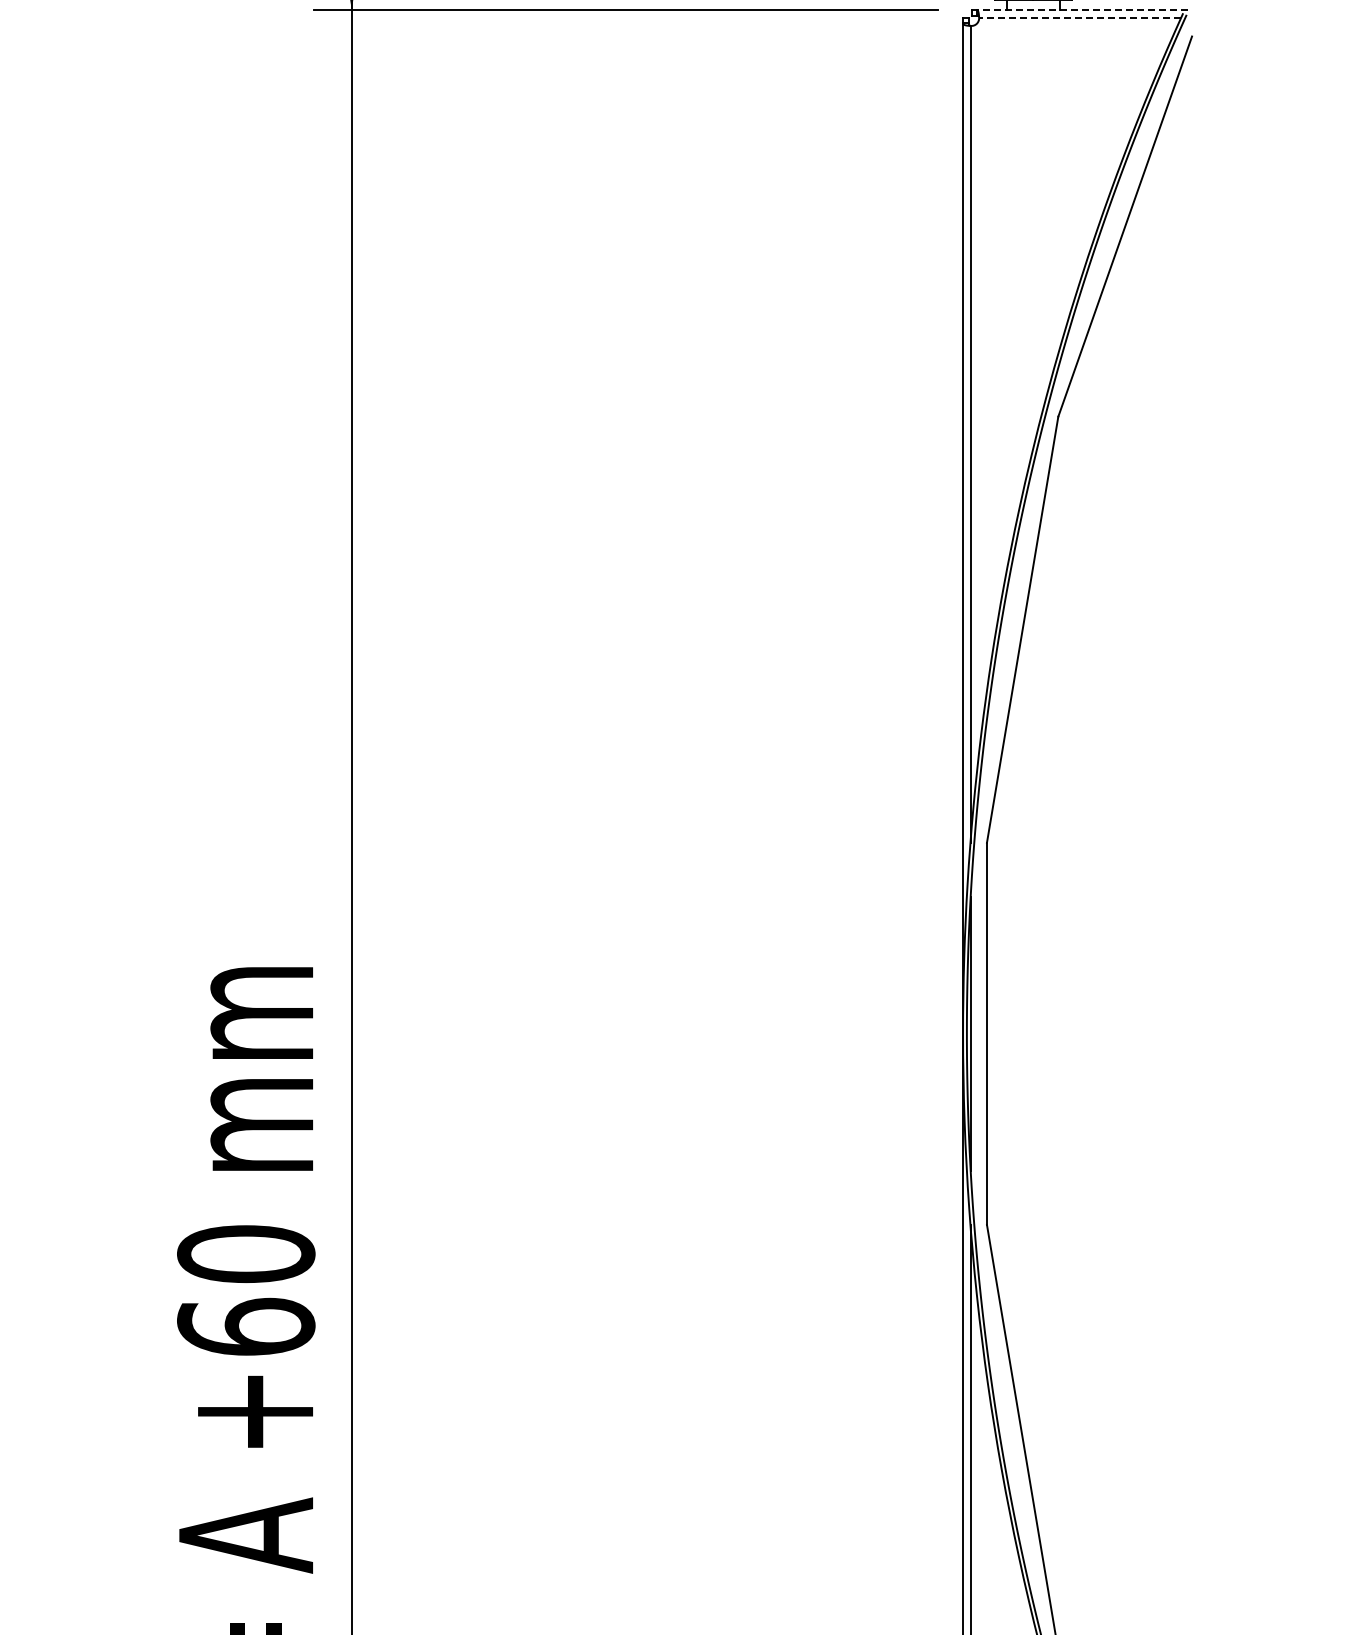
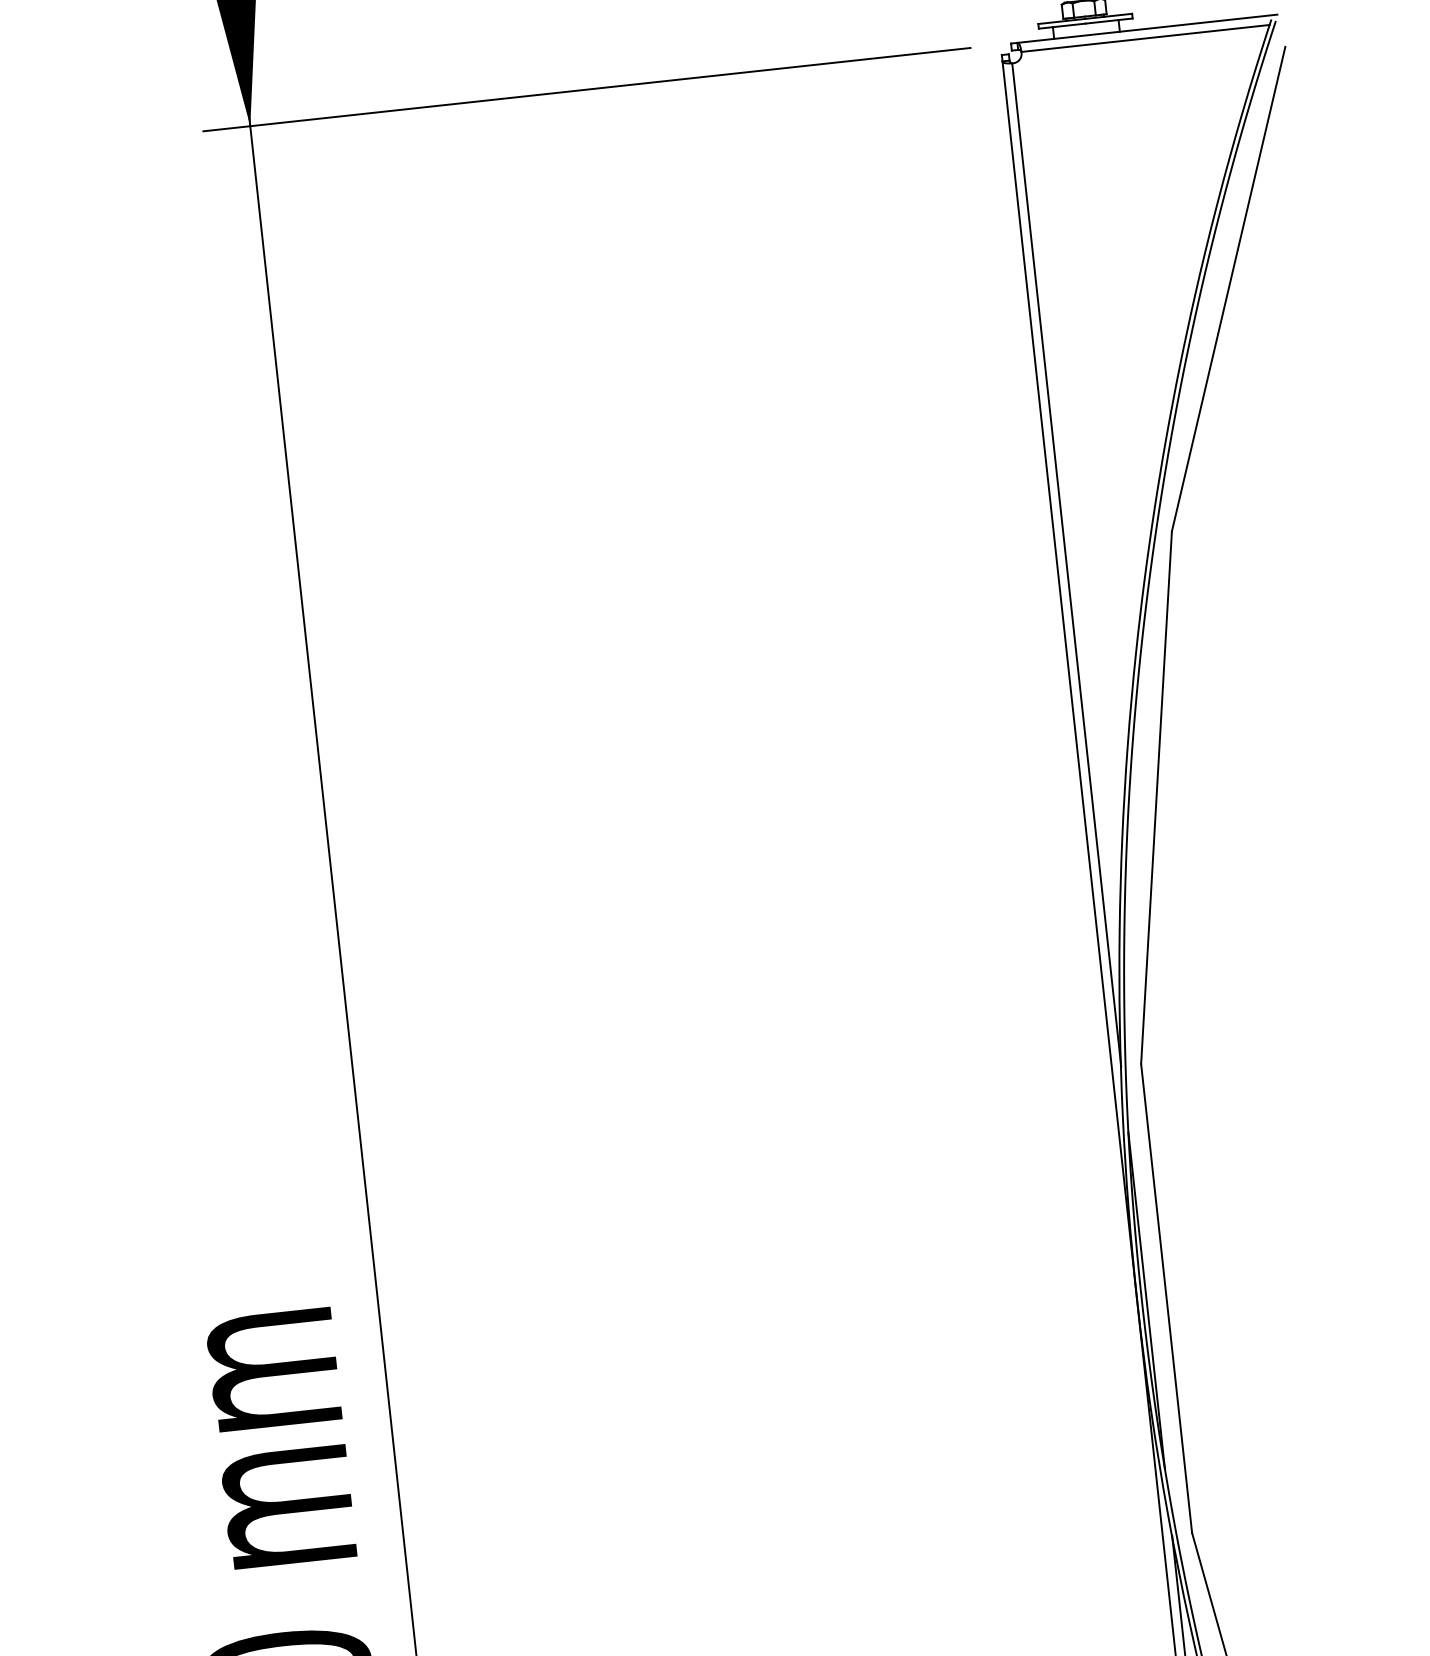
line: (1082, 9) -> (1147, 28), dashed -> solid
line: (1079, 17) -> (1144, 38), dashed -> solid

